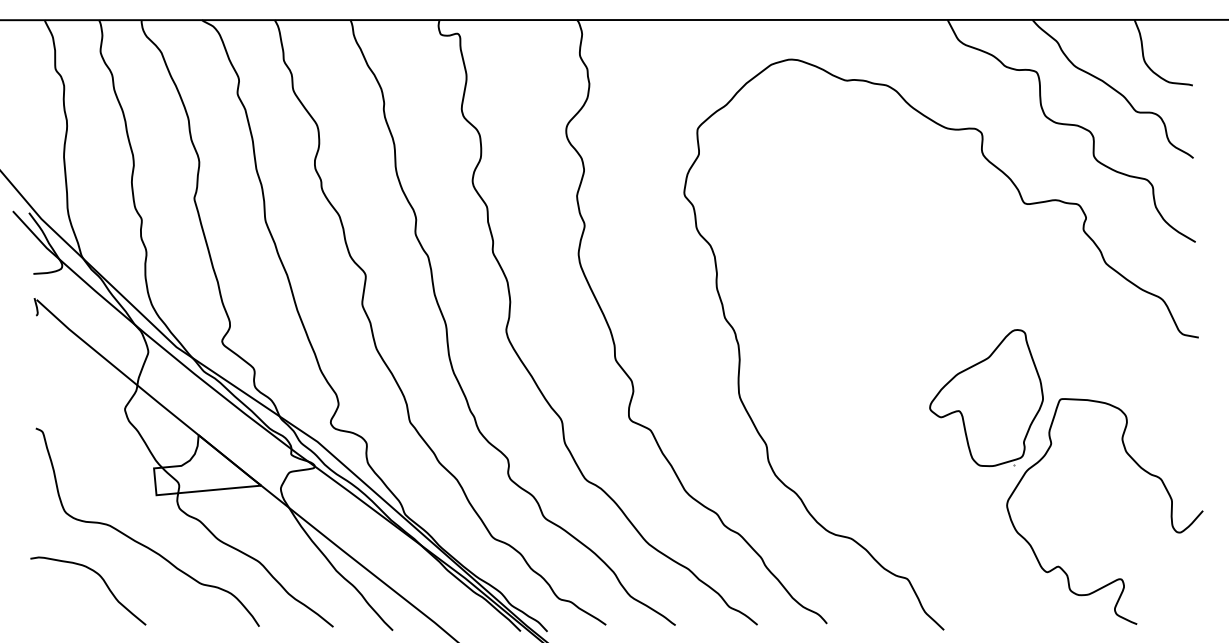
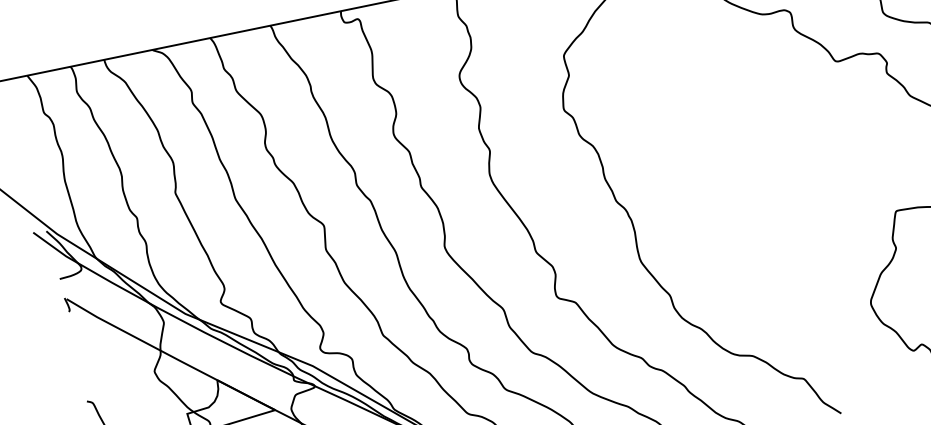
part: (986, 397) -> (837, 221), removed

